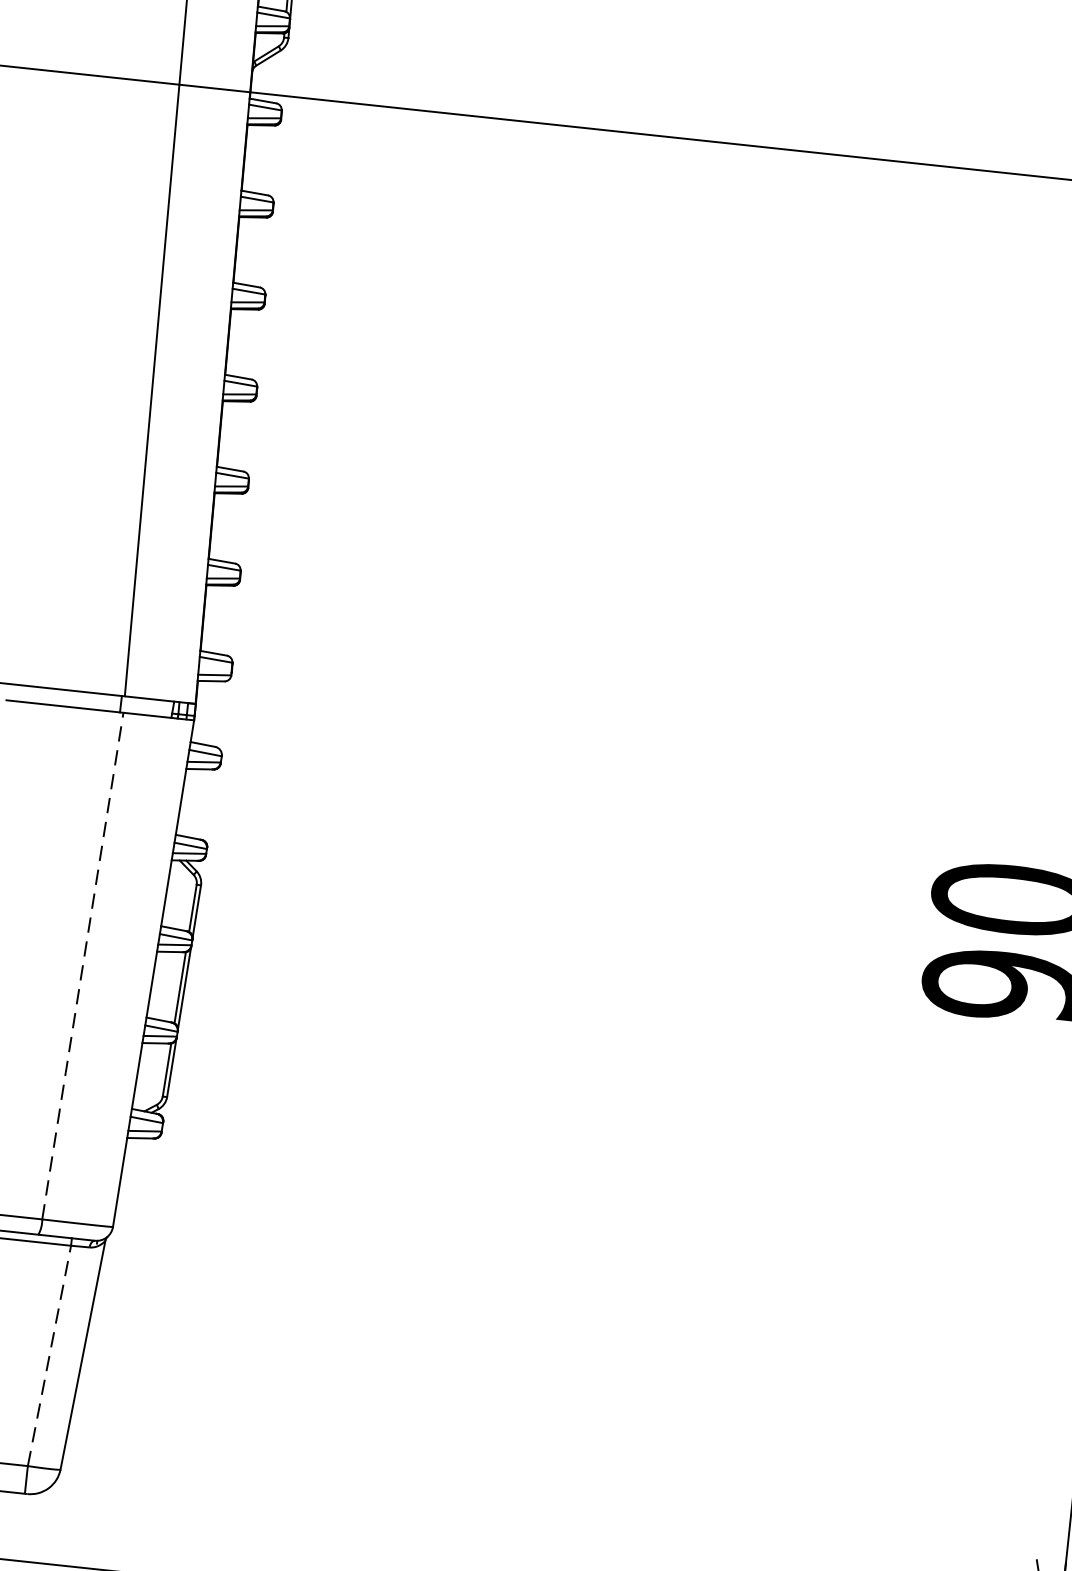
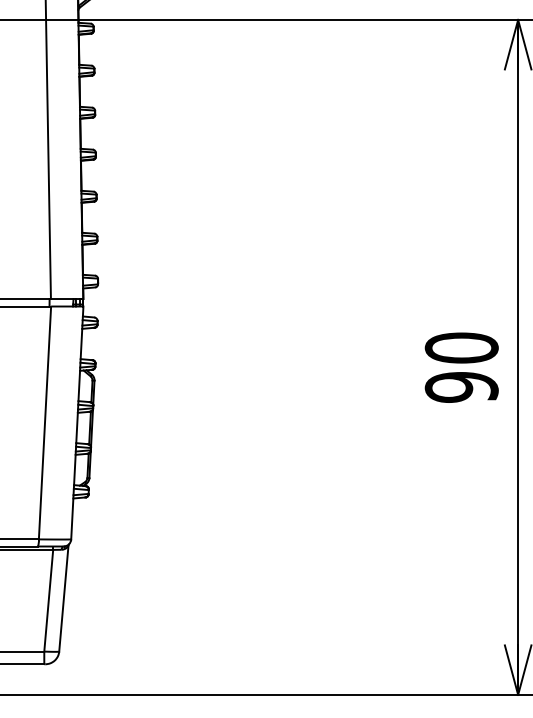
line: (84, 965) -> (45, 422), dashed -> solid
line: (48, 1355) -> (48, 600), dashed -> solid

